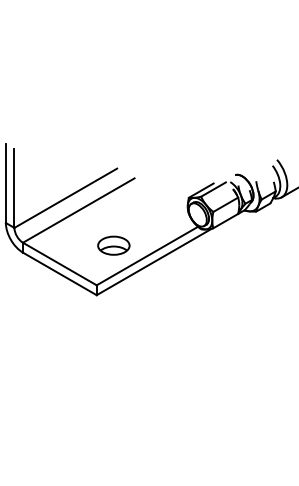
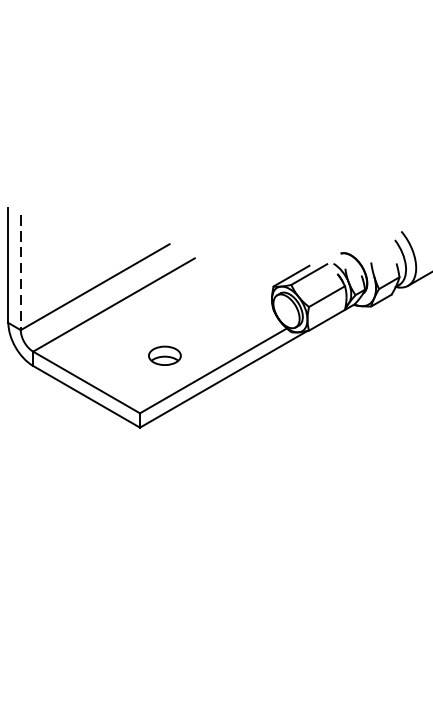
line: (14, 188) -> (20, 273), solid -> dashed
part: (113, 245) -> (164, 355), size x0.7

